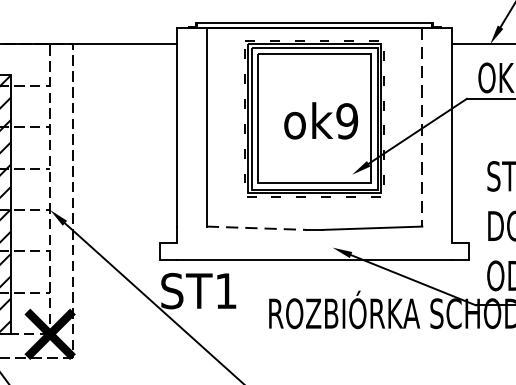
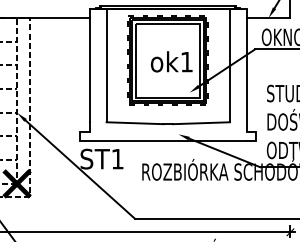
text: (346, 120) -> (186, 61), ok9 -> ok1
line: (421, 127) -> (229, 65), dashed -> solid
line: (257, 228) -> (135, 123), dashed -> solid

